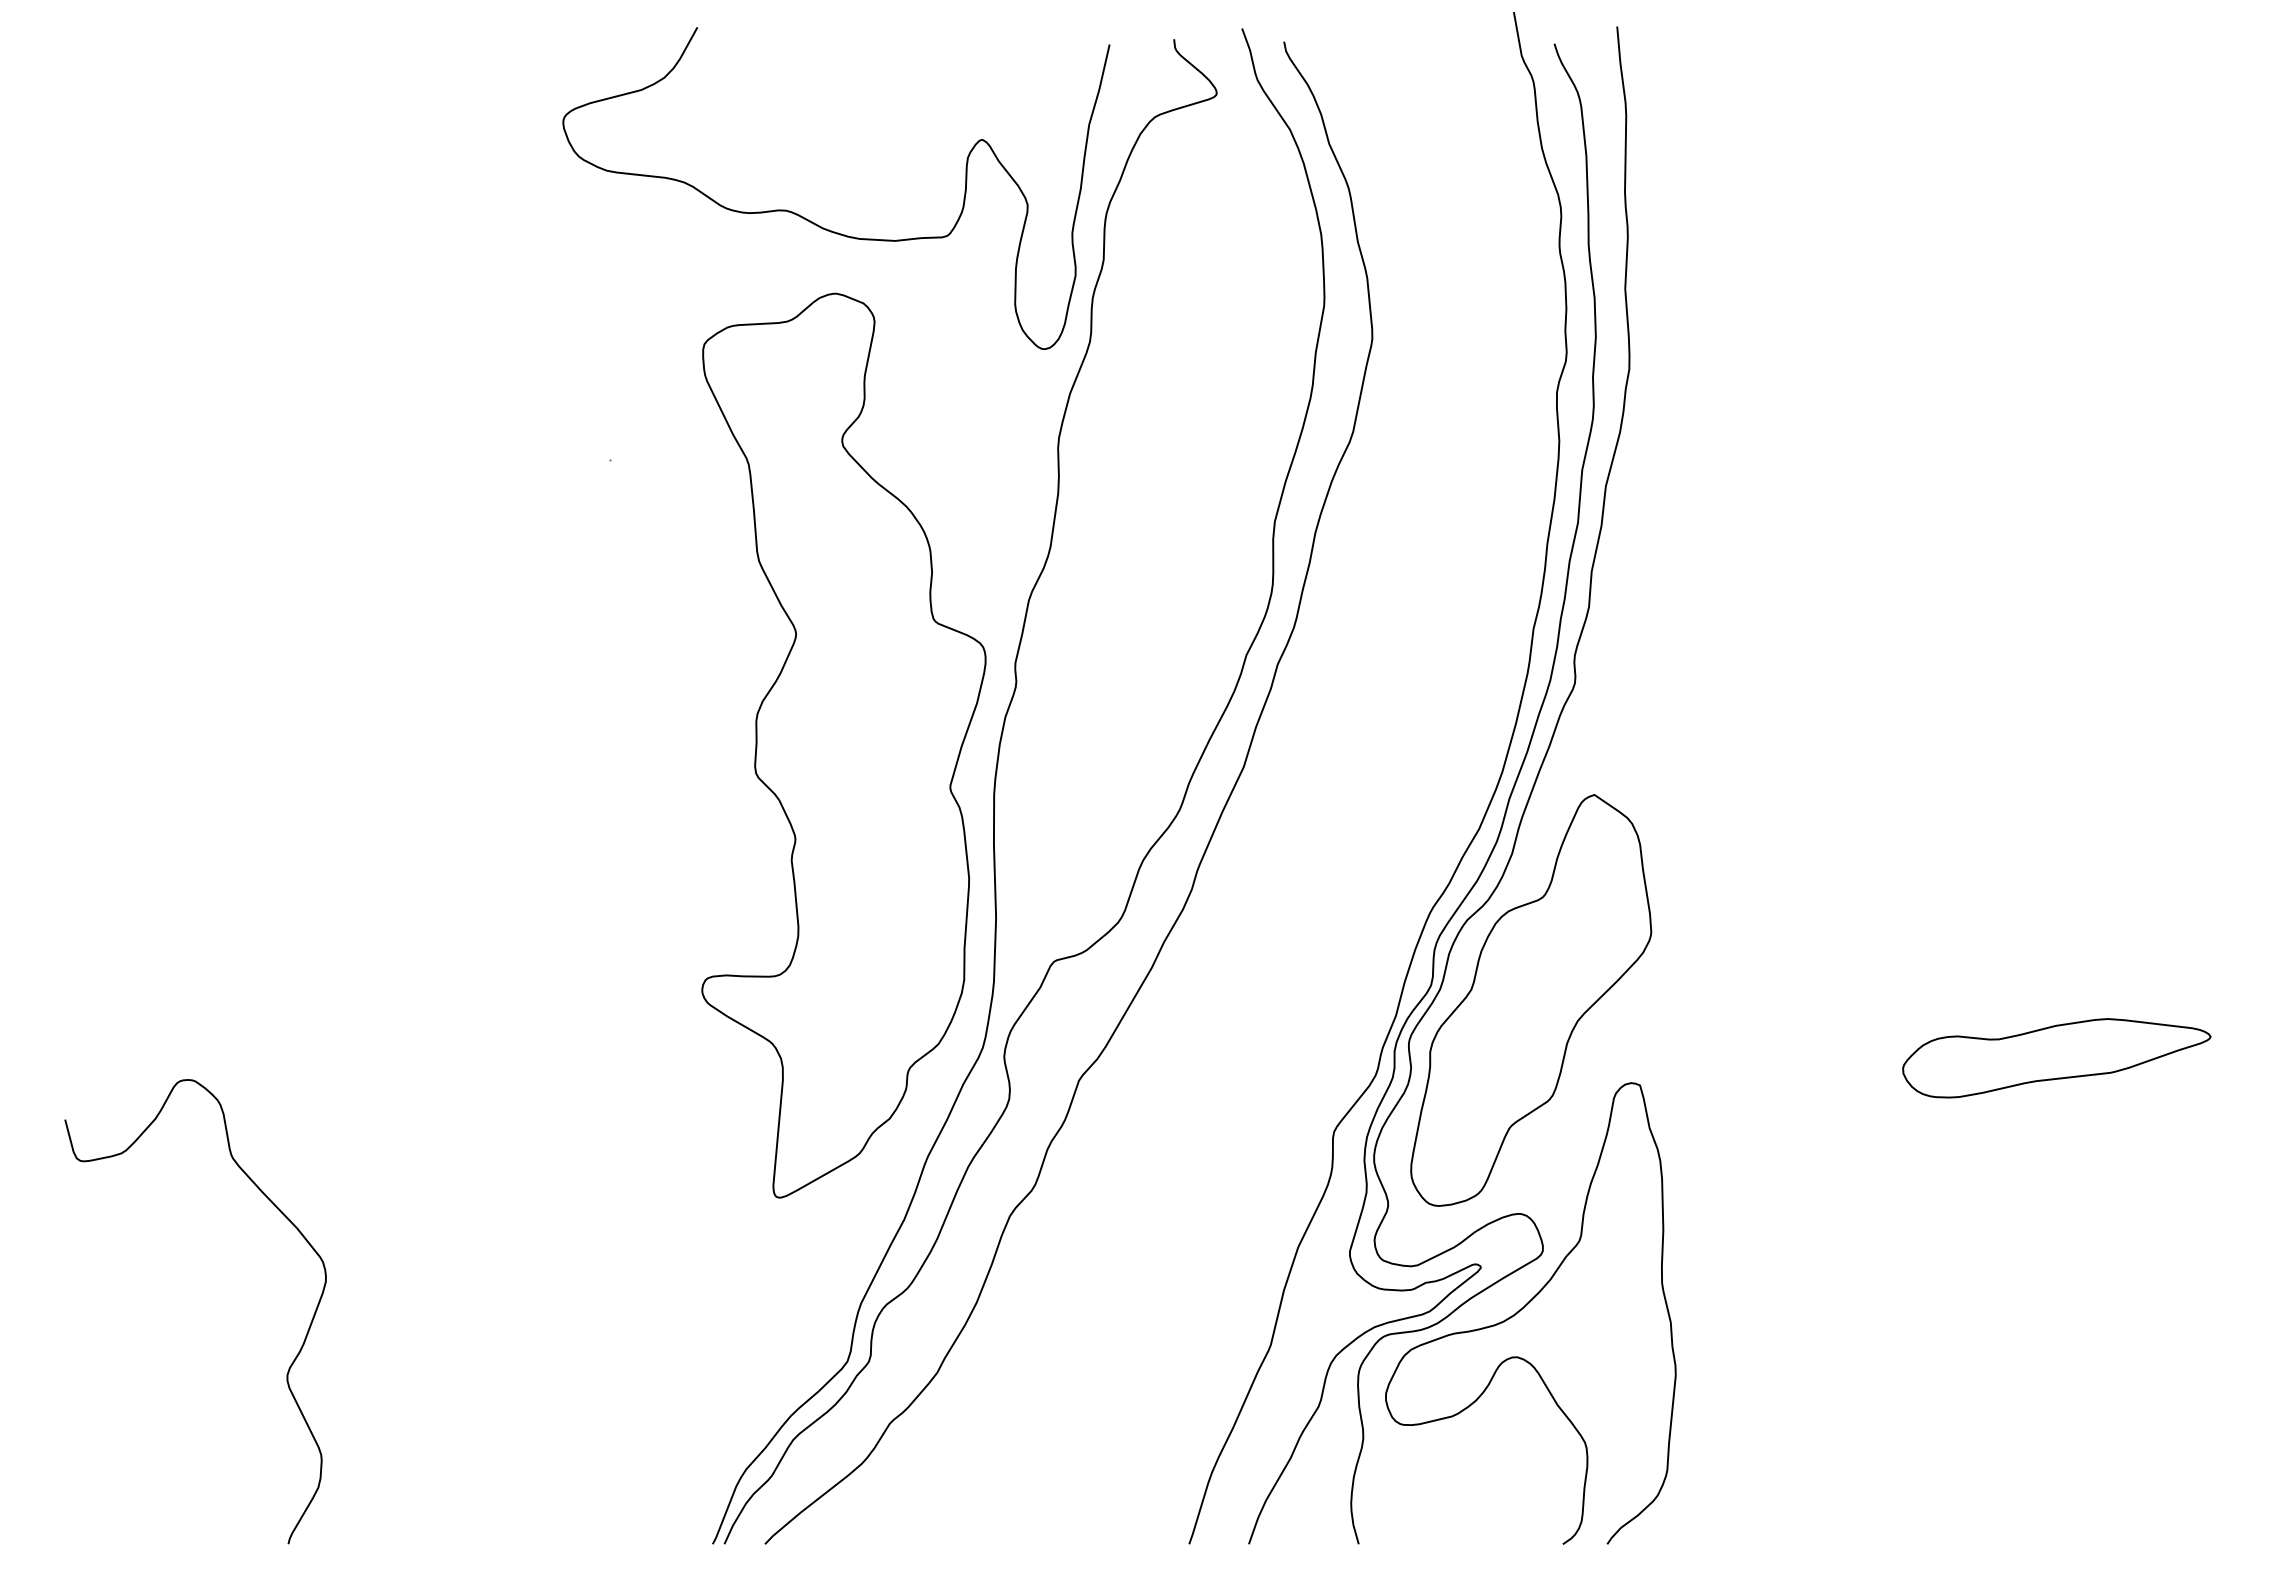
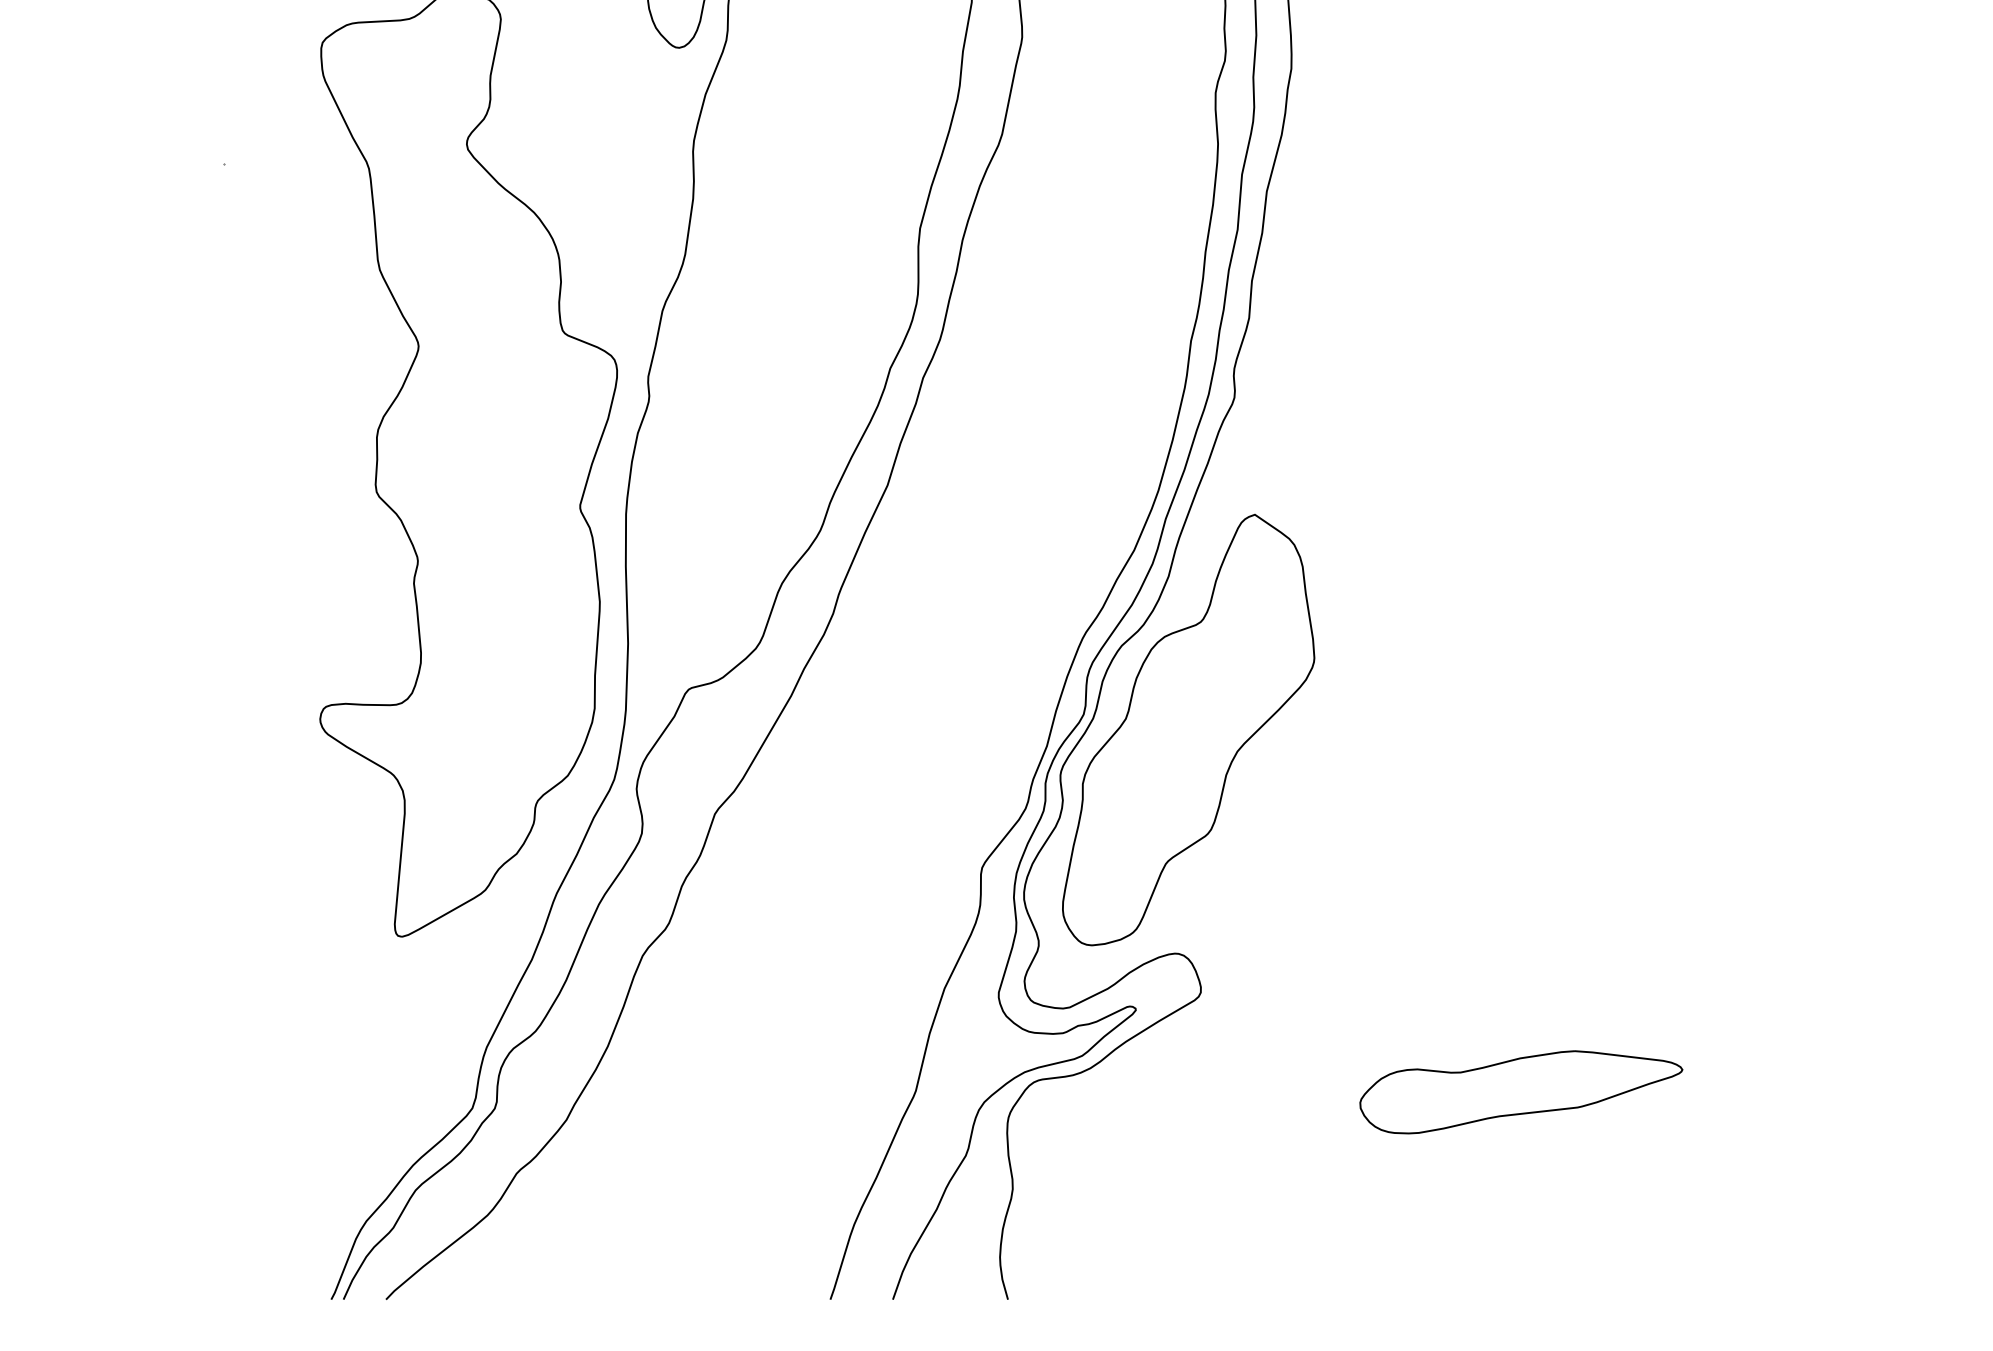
part: (2056, 1058) -> (1520, 1092), moved
curve: (1525, 1307) -> (1182, 1051), removed

